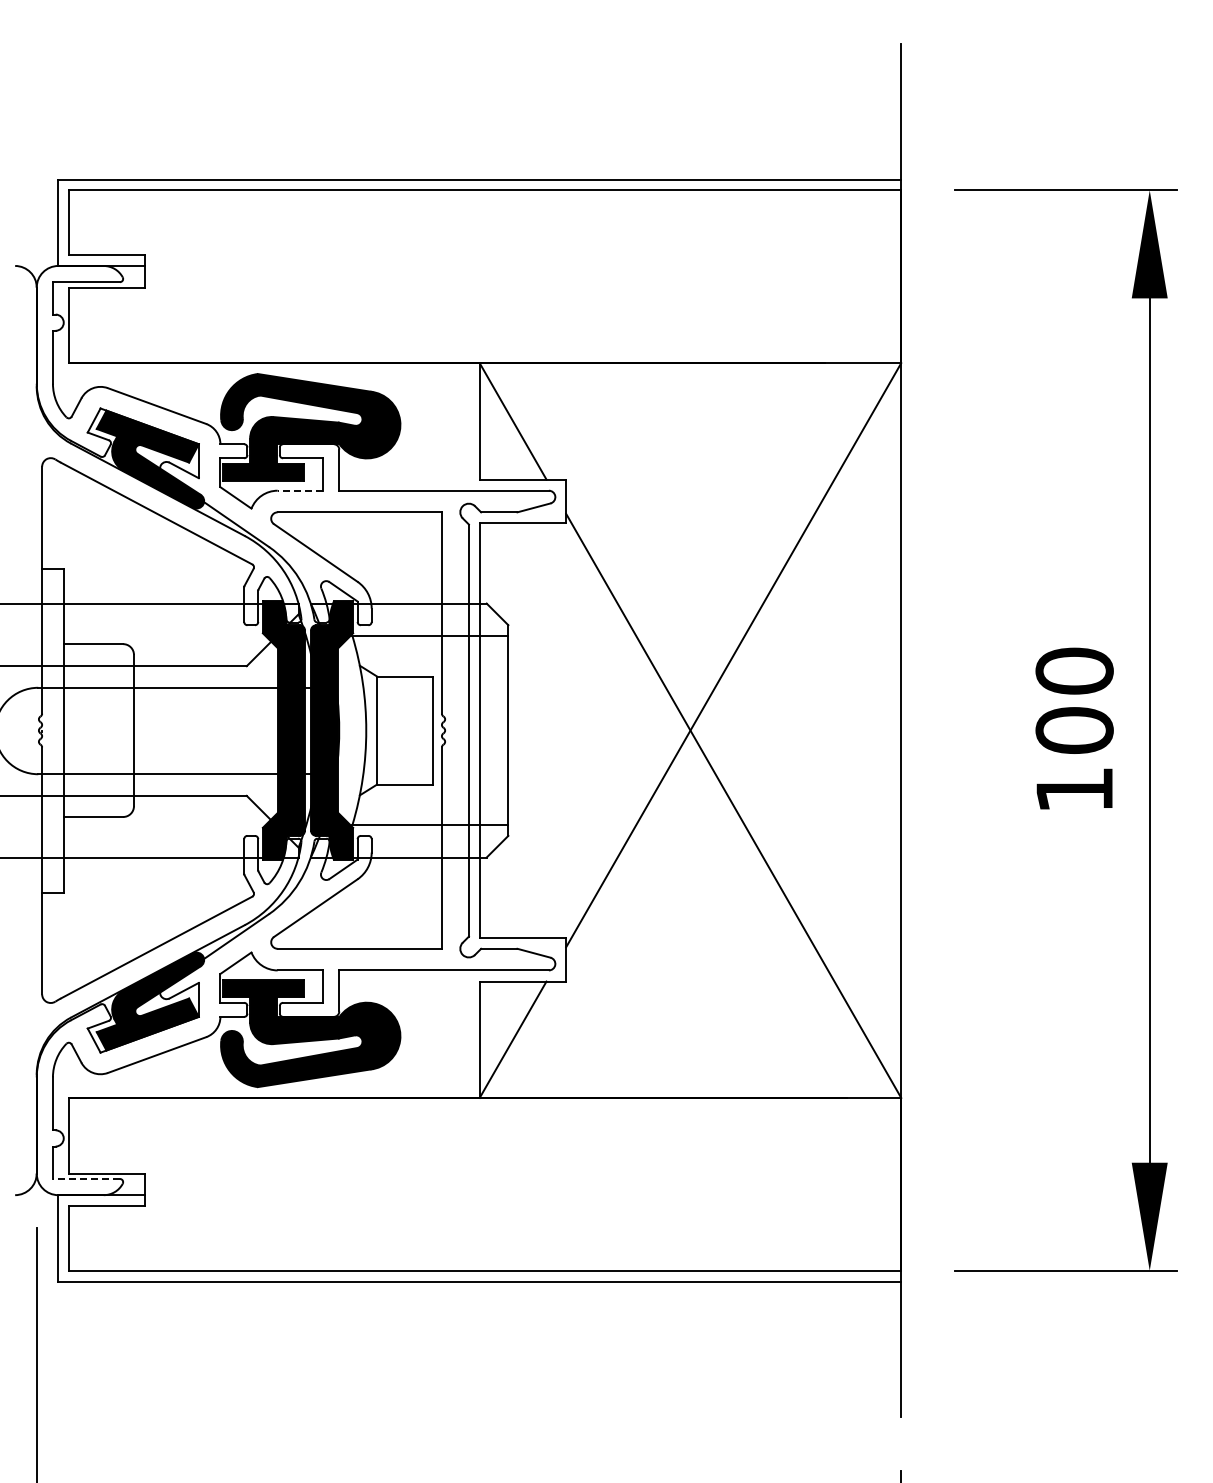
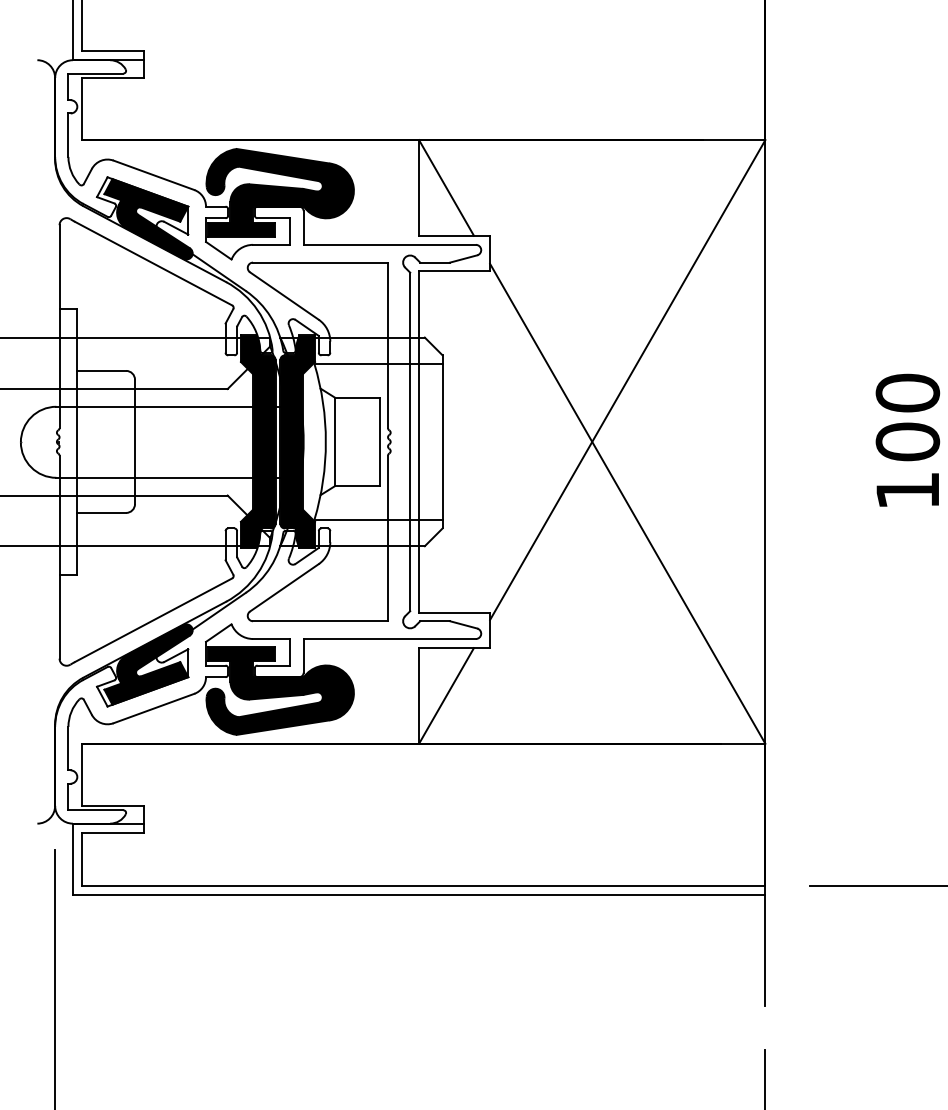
line: (300, 490) -> (271, 244), dashed -> solid
line: (85, 1178) -> (95, 809), dashed -> solid

